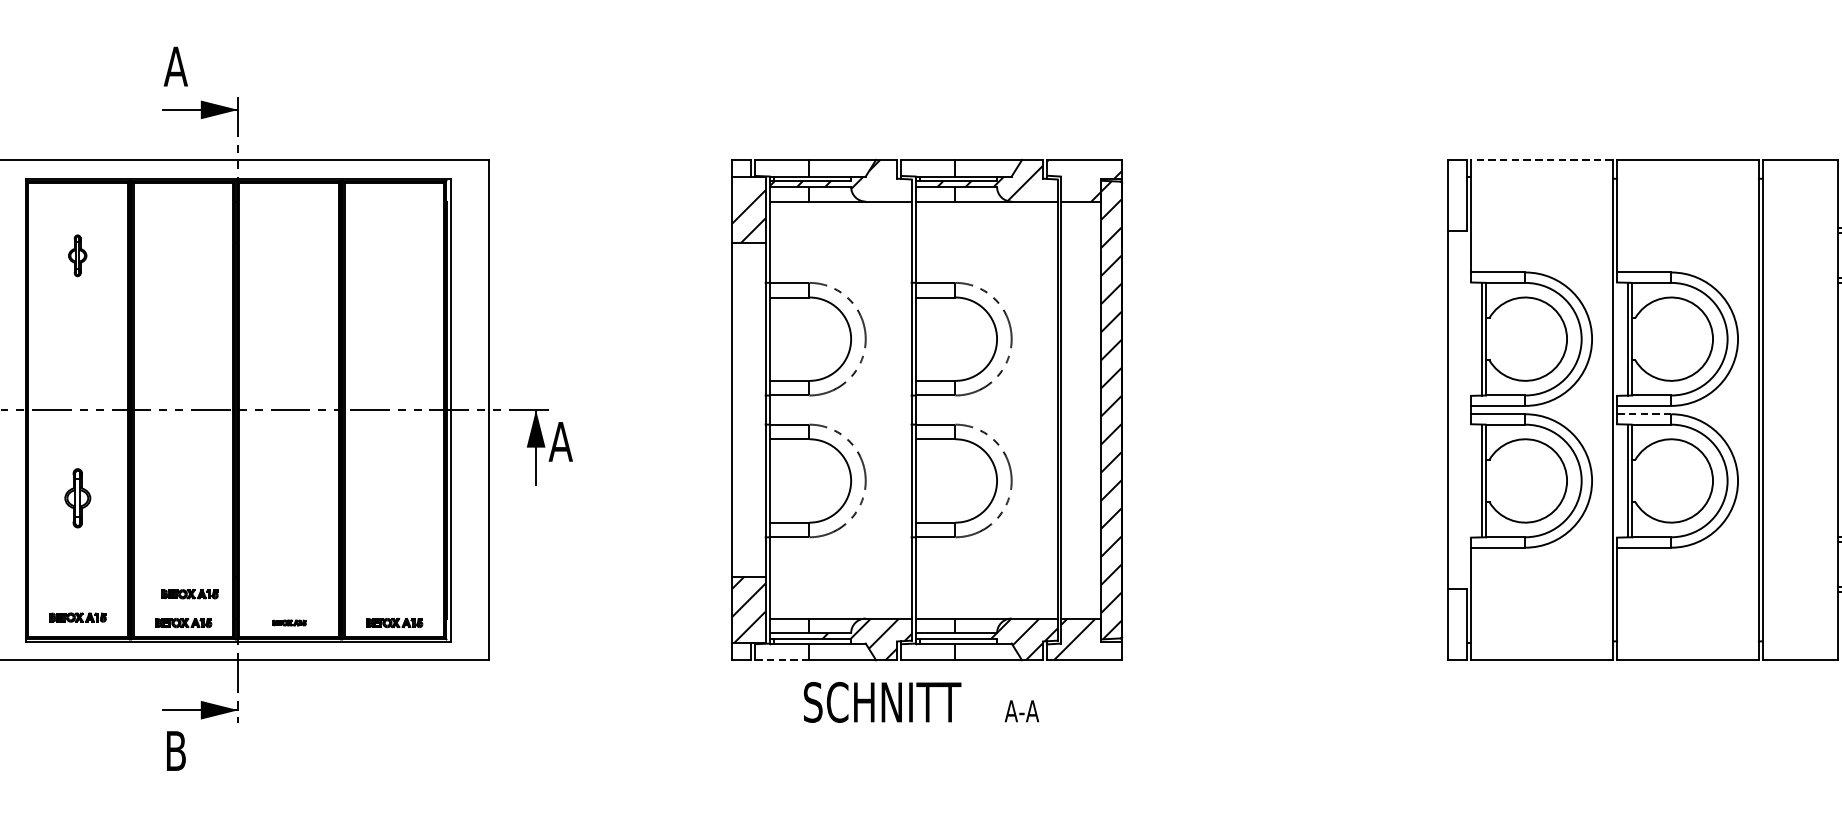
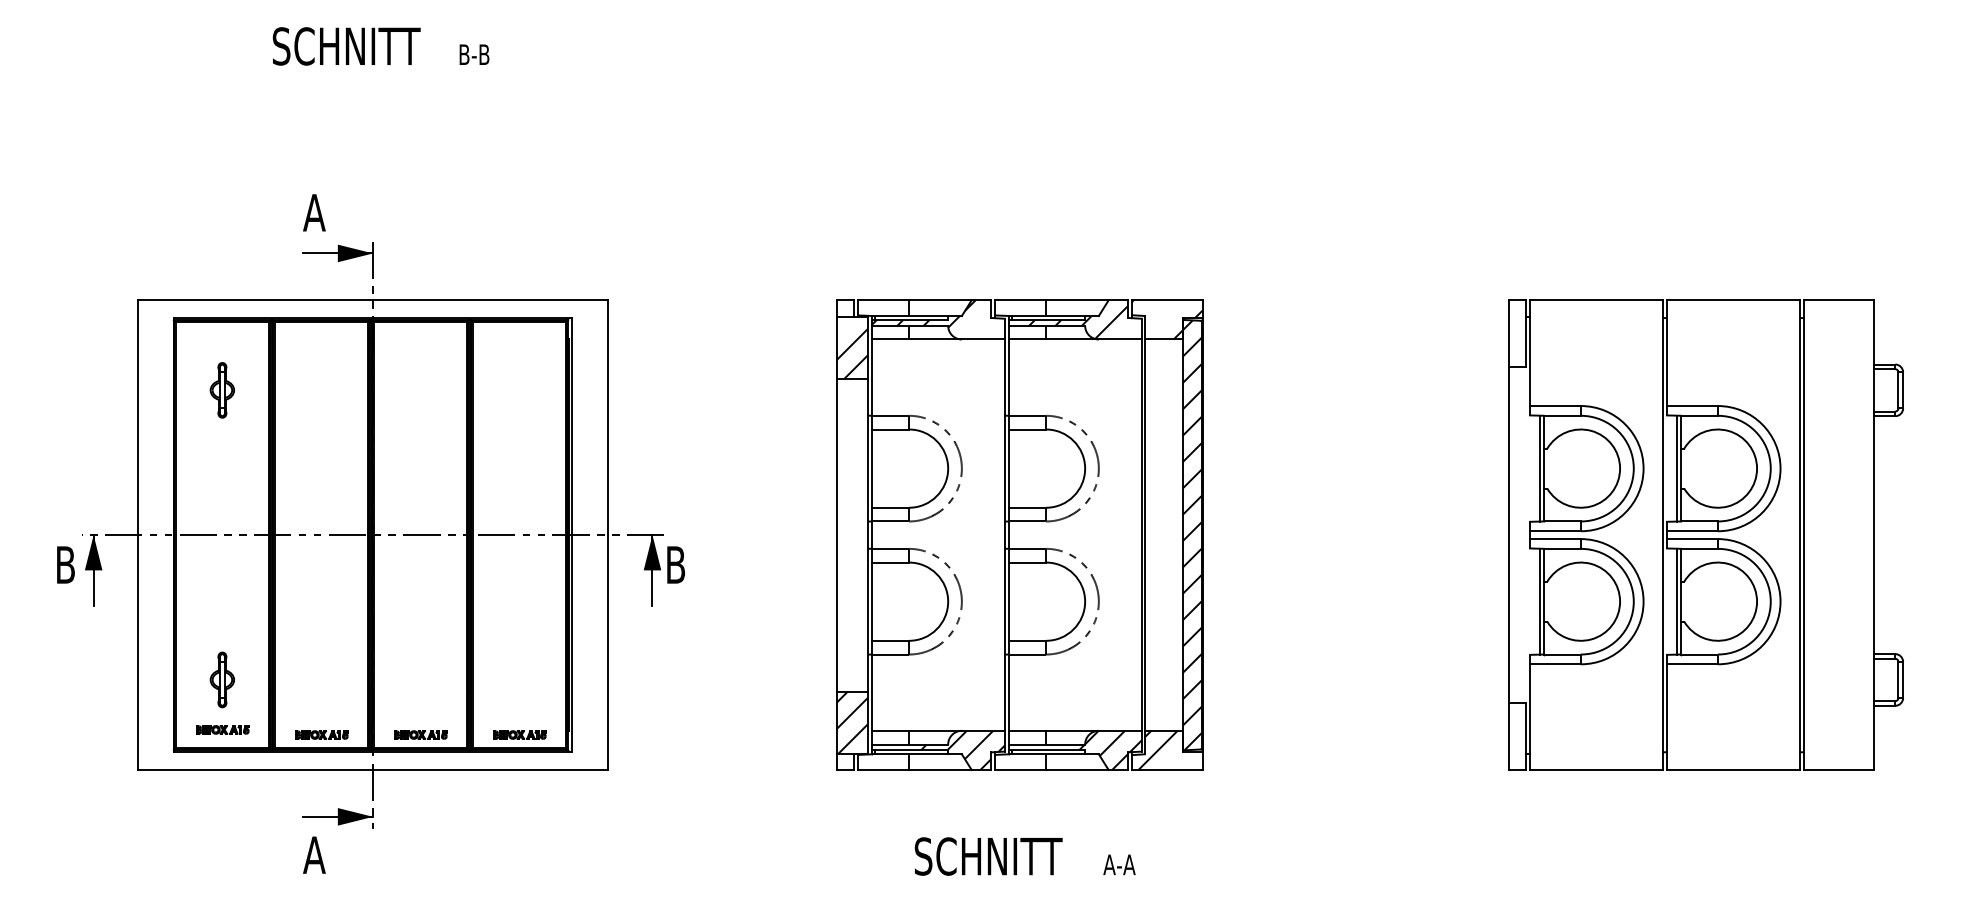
line: (1541, 160) -> (1596, 300), dashed -> solid
part: (76, 255) -> (221, 390), size x1.43
line: (1644, 414) -> (1692, 539), dashed -> solid
text: (560, 441) -> (675, 564), A -> B
part: (76, 497) -> (221, 679), moved
part: (189, 593) -> (327, 707), removed
part: (288, 622) -> (420, 734), size x1.67
line: (782, 659) -> (883, 769), dashed -> solid
text: (920, 702) -> (1024, 856), moved
text: (175, 750) -> (314, 854), B -> A

